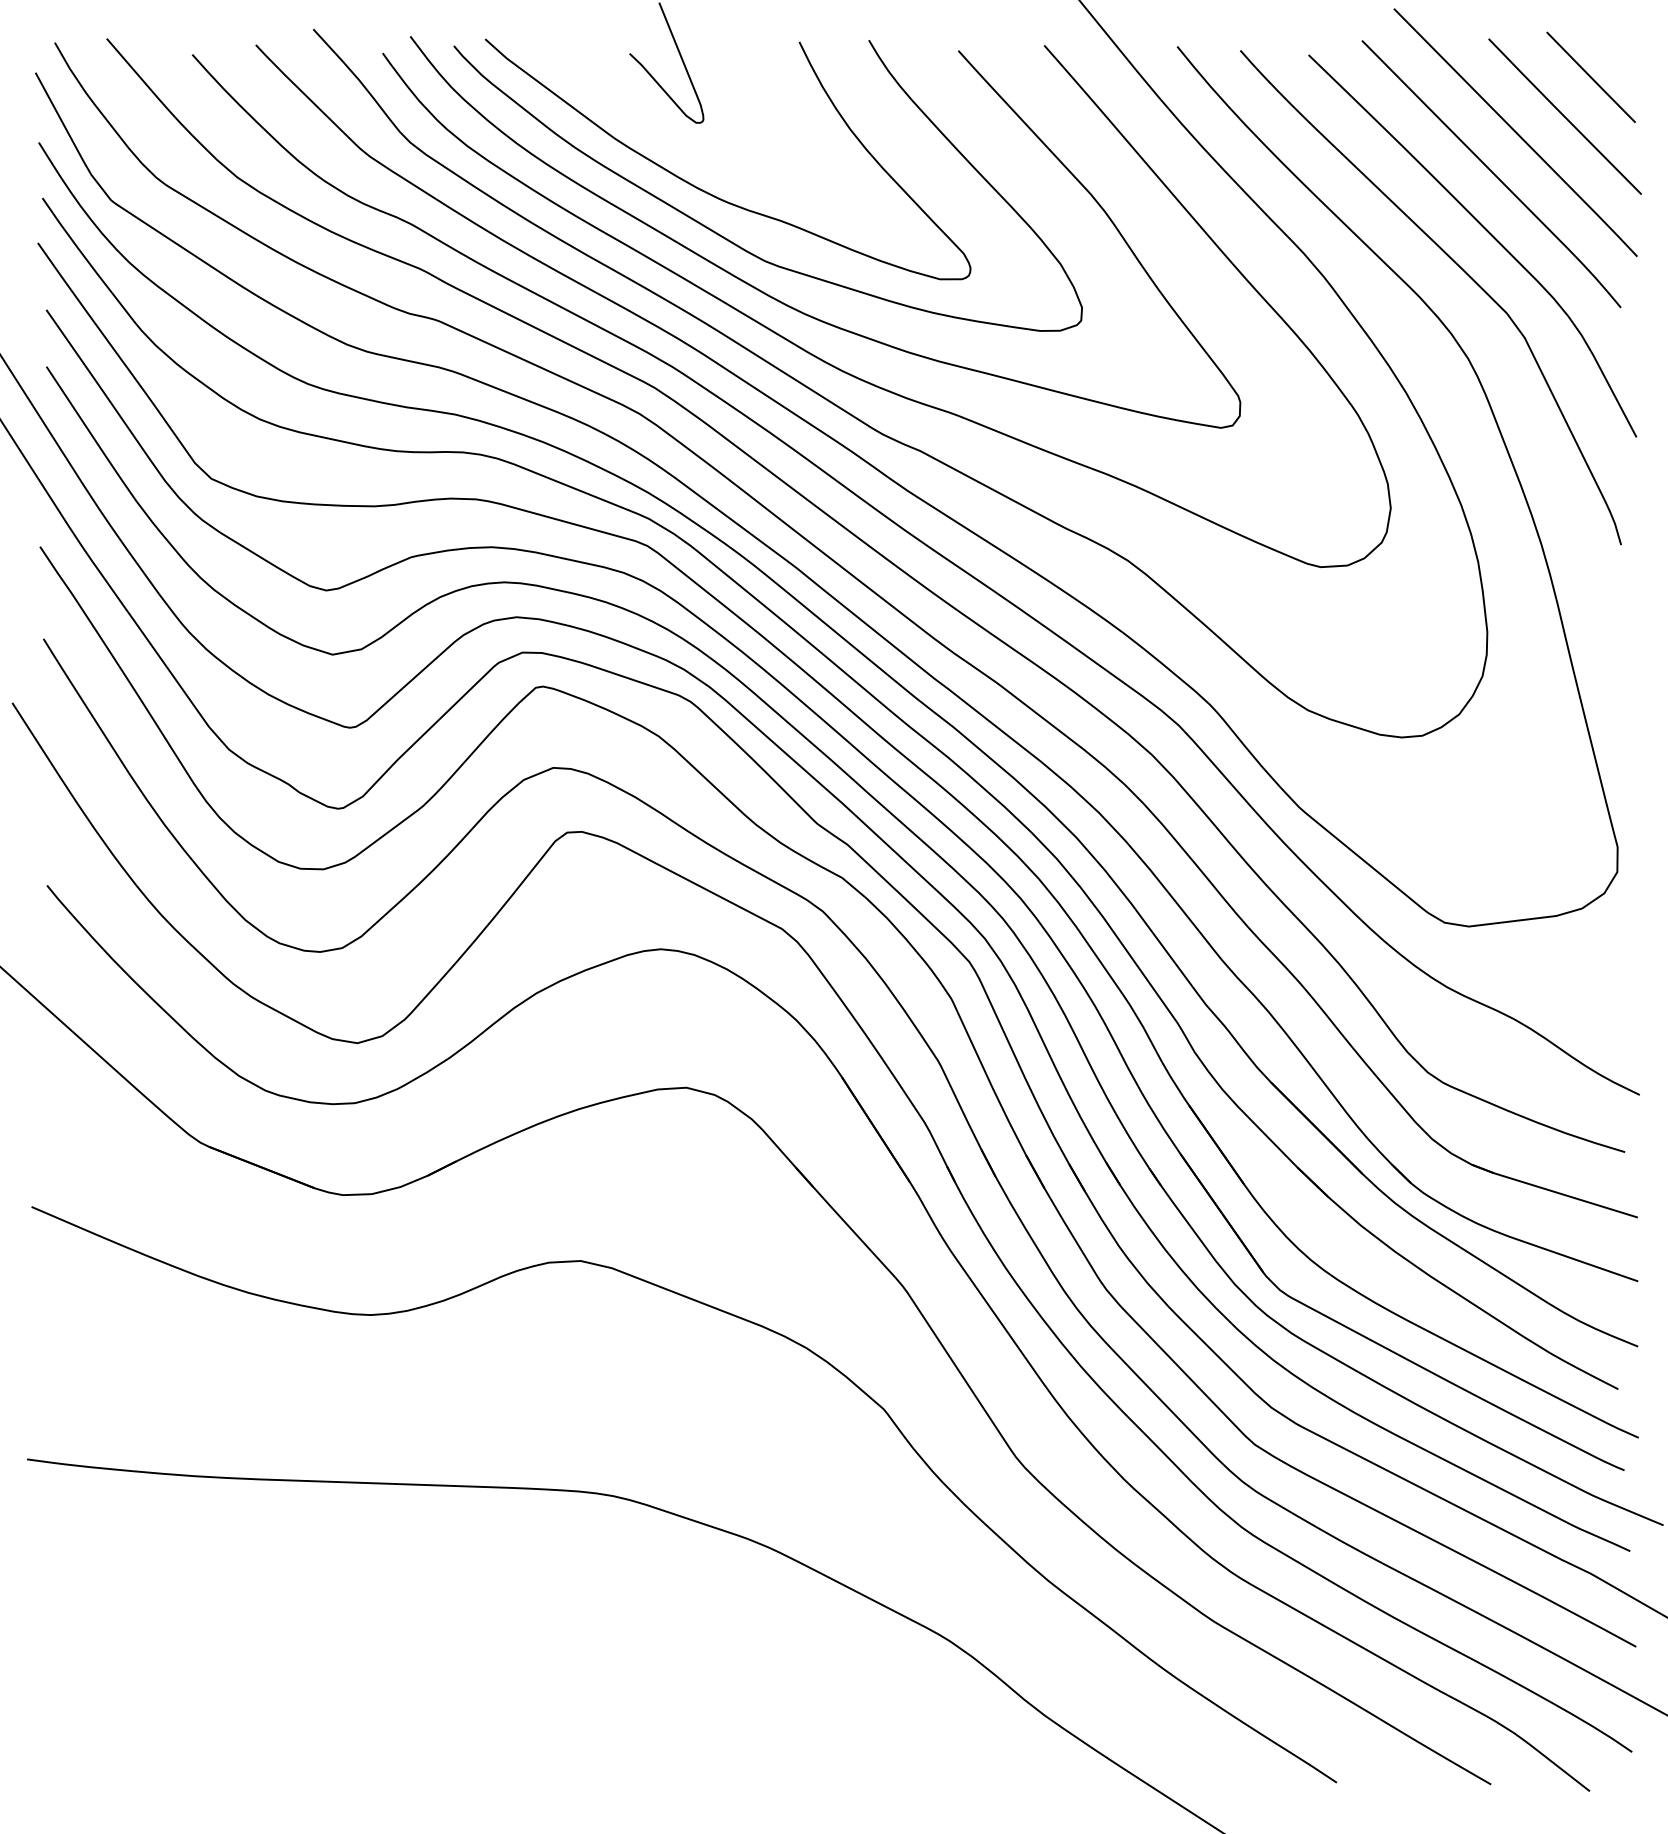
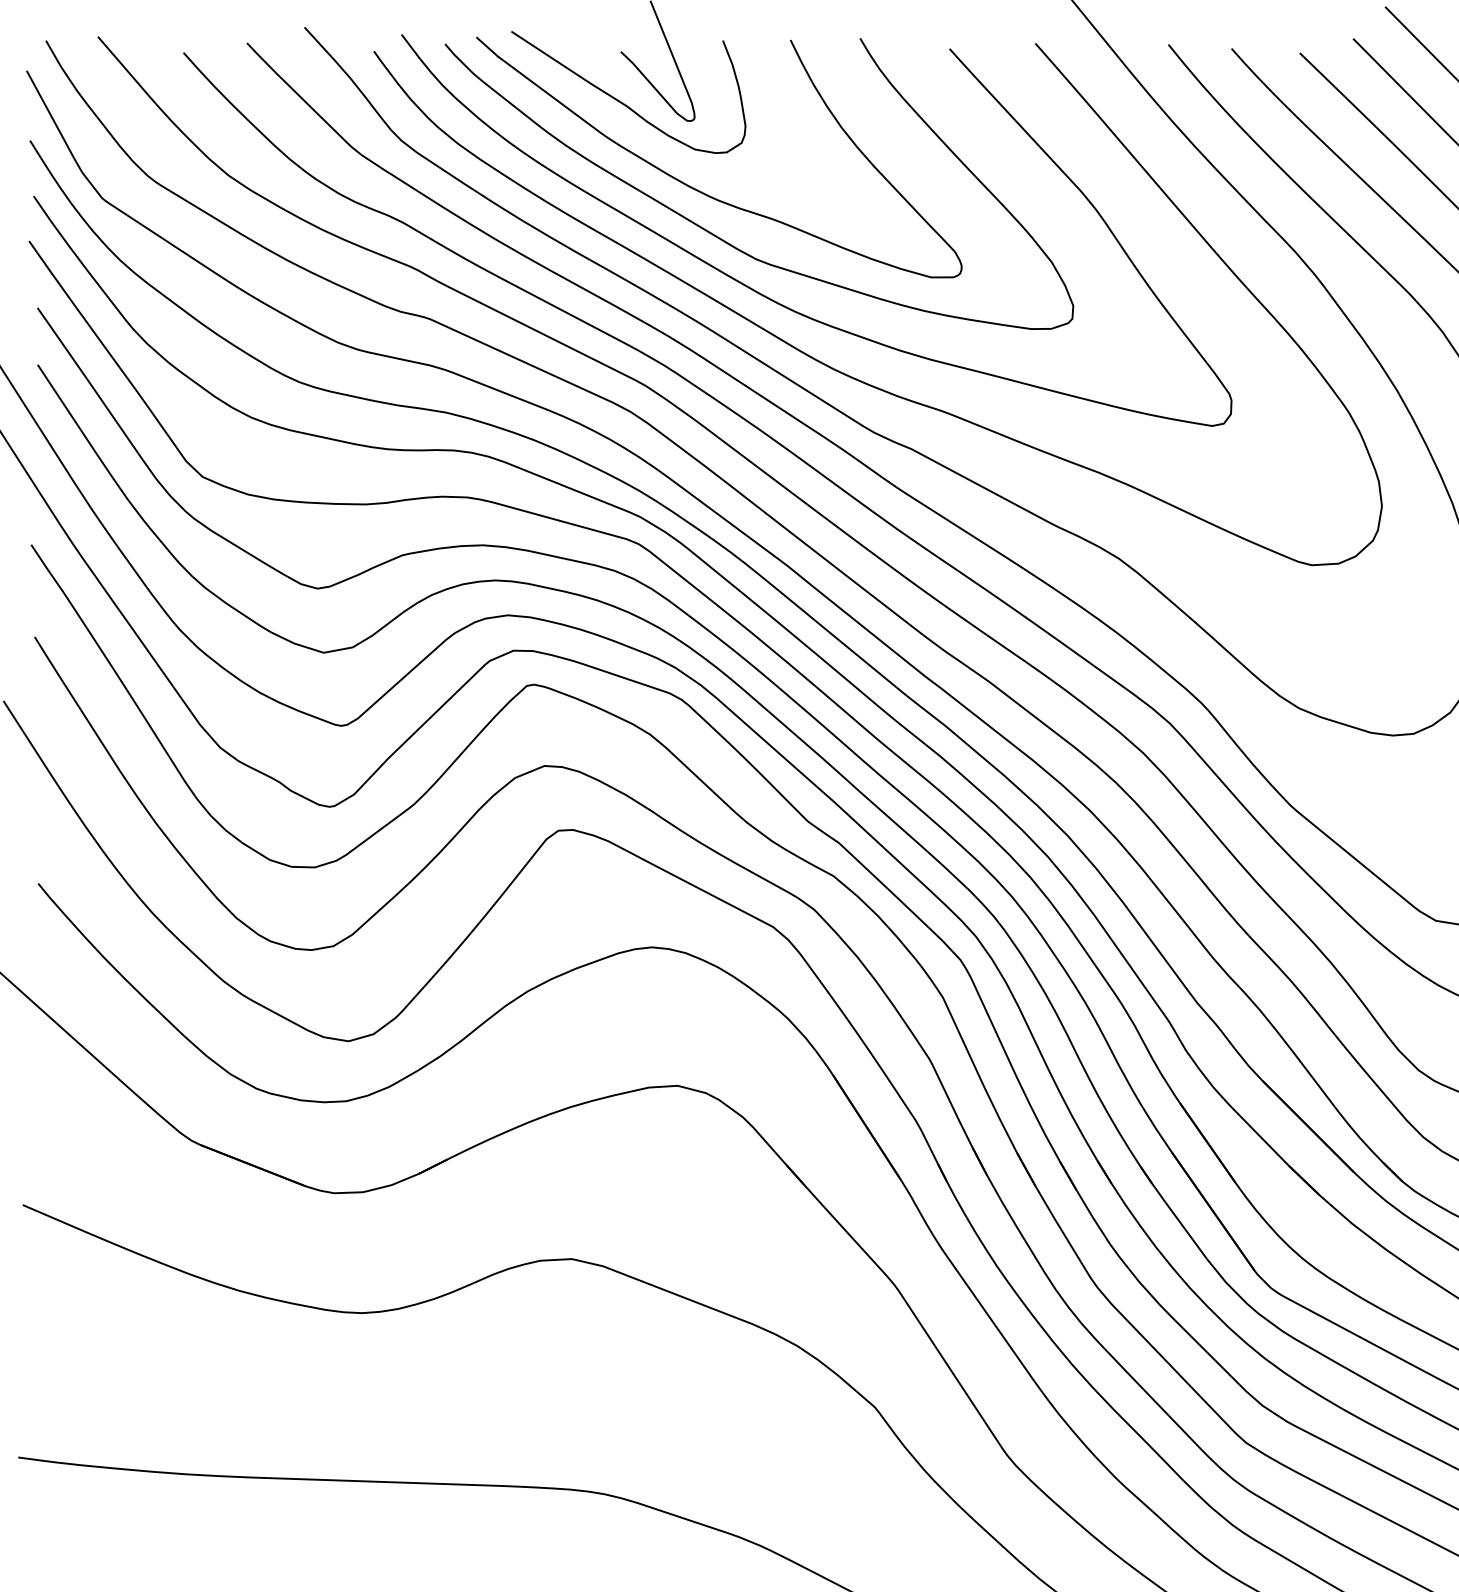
curve: (630, 103) -> (621, 101), added

